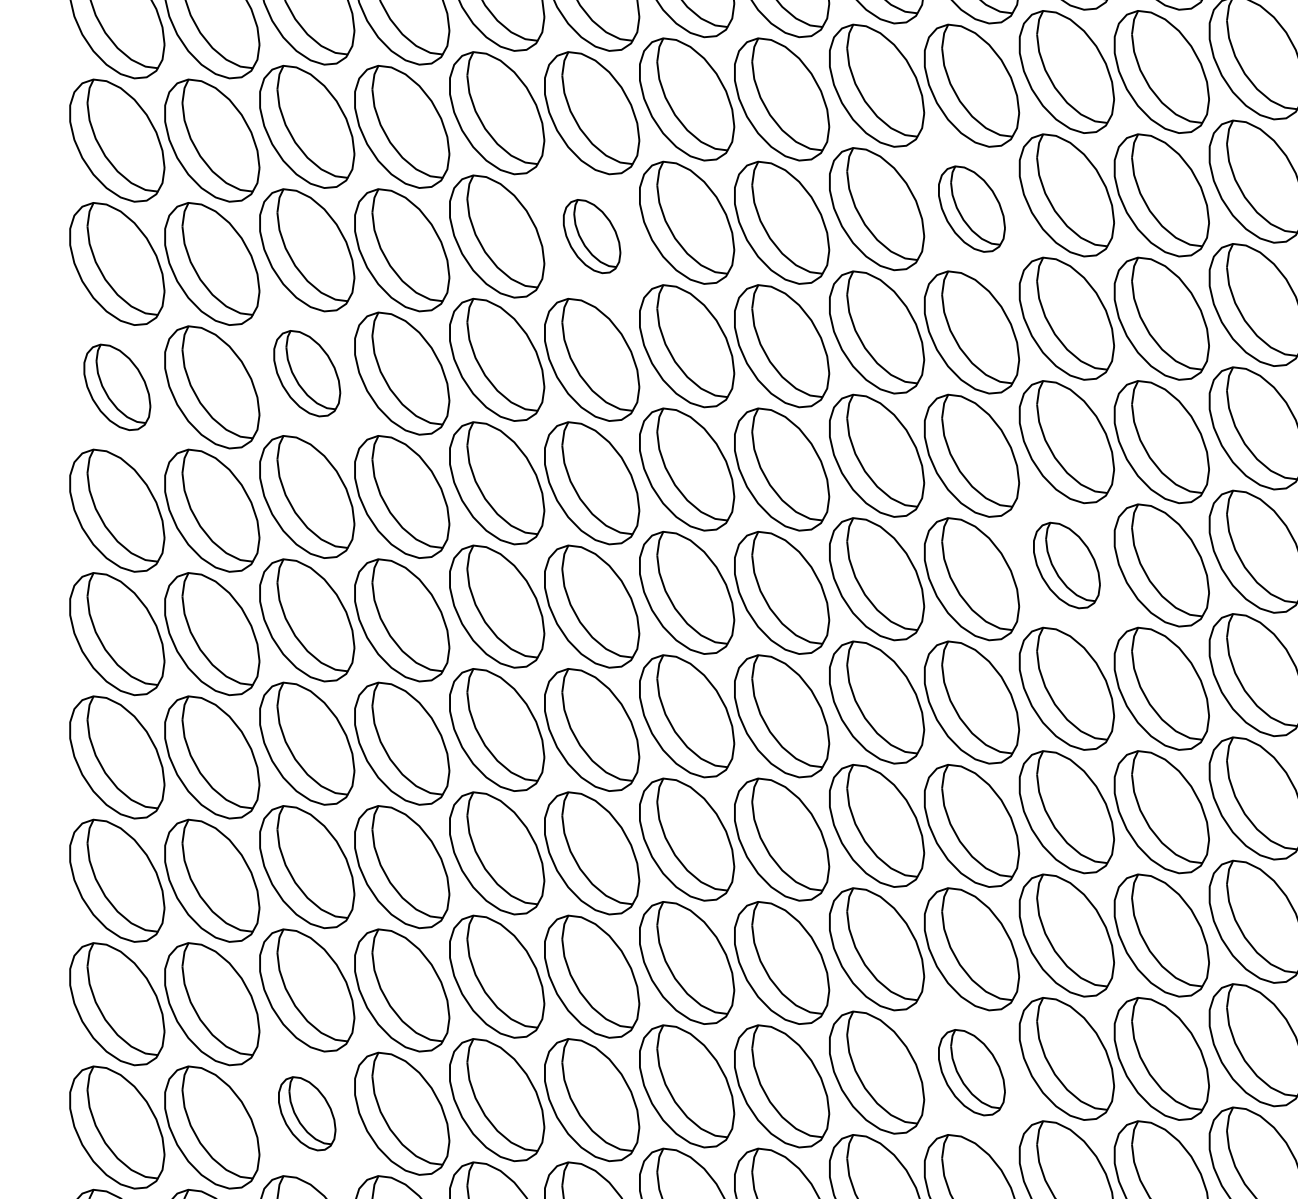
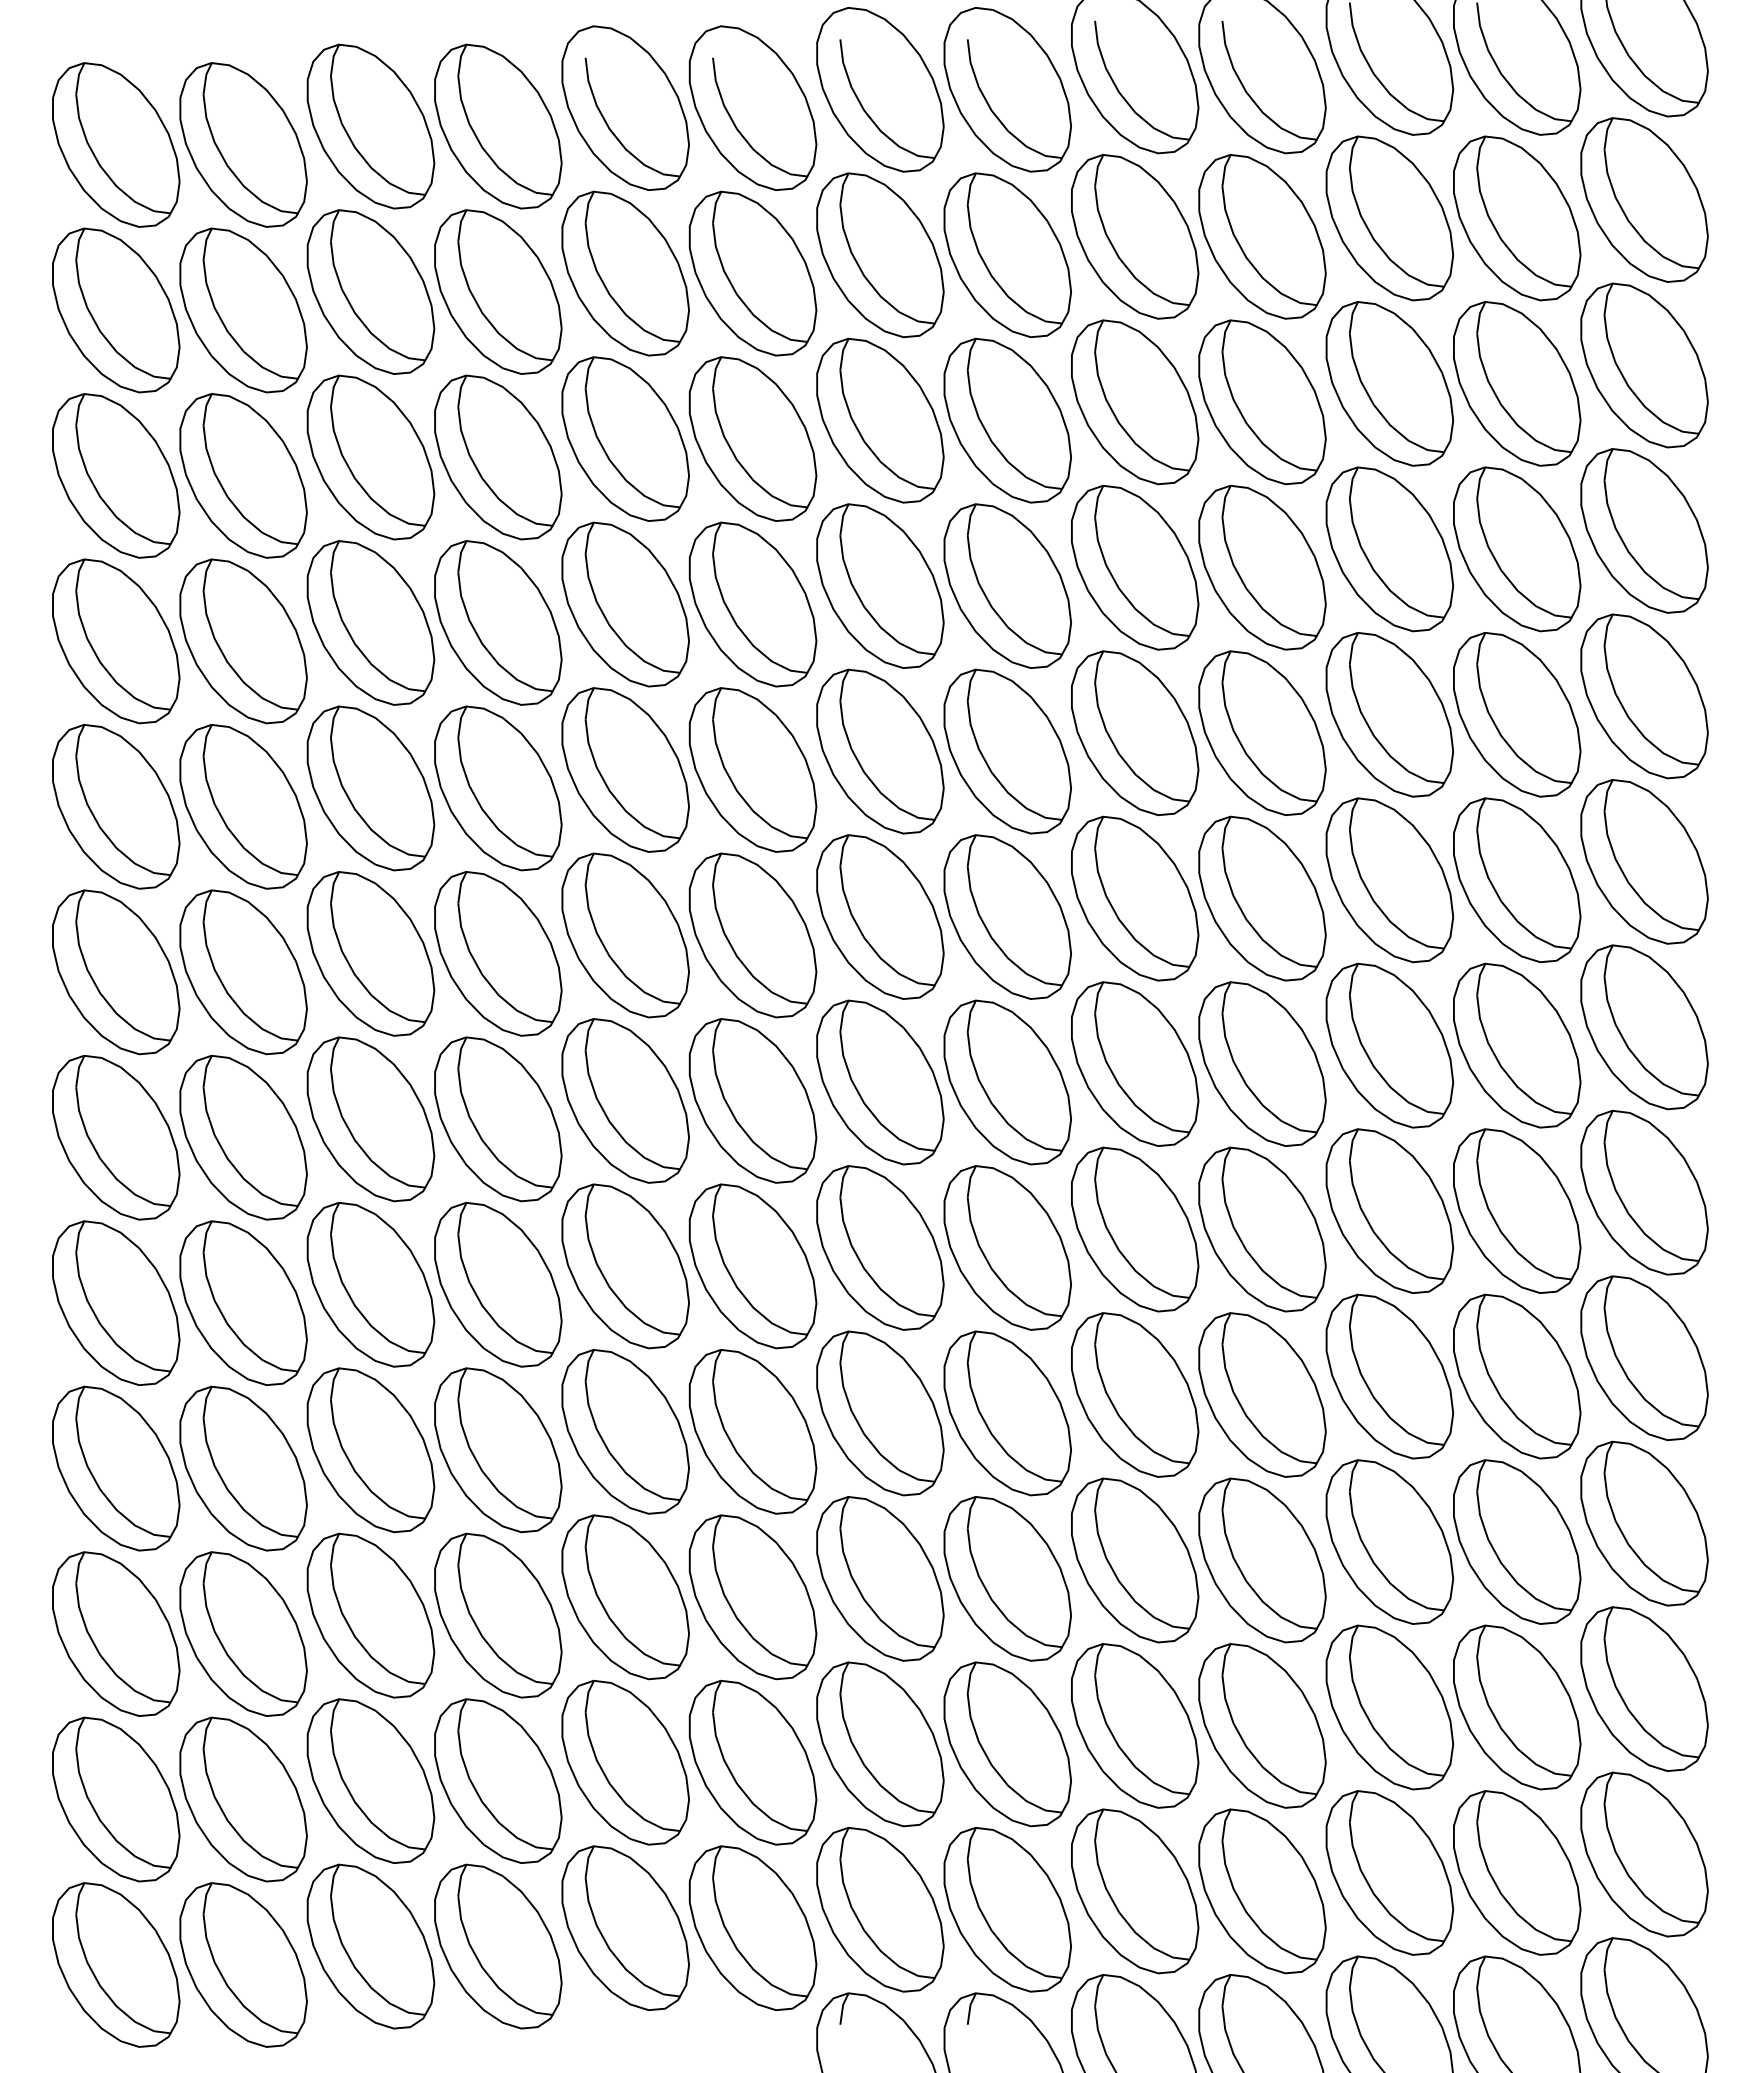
part: (971, 209) -> (1262, 402), size x1.43
part: (591, 236) -> (752, 438), size x1.67
part: (306, 373) -> (370, 622), size x1.43
part: (117, 387) -> (116, 641), size x1.43
part: (1066, 565) -> (1389, 880), size x1.43
part: (971, 1072) -> (1262, 1560), size x1.43
part: (306, 1113) -> (370, 1615), size x1.67

